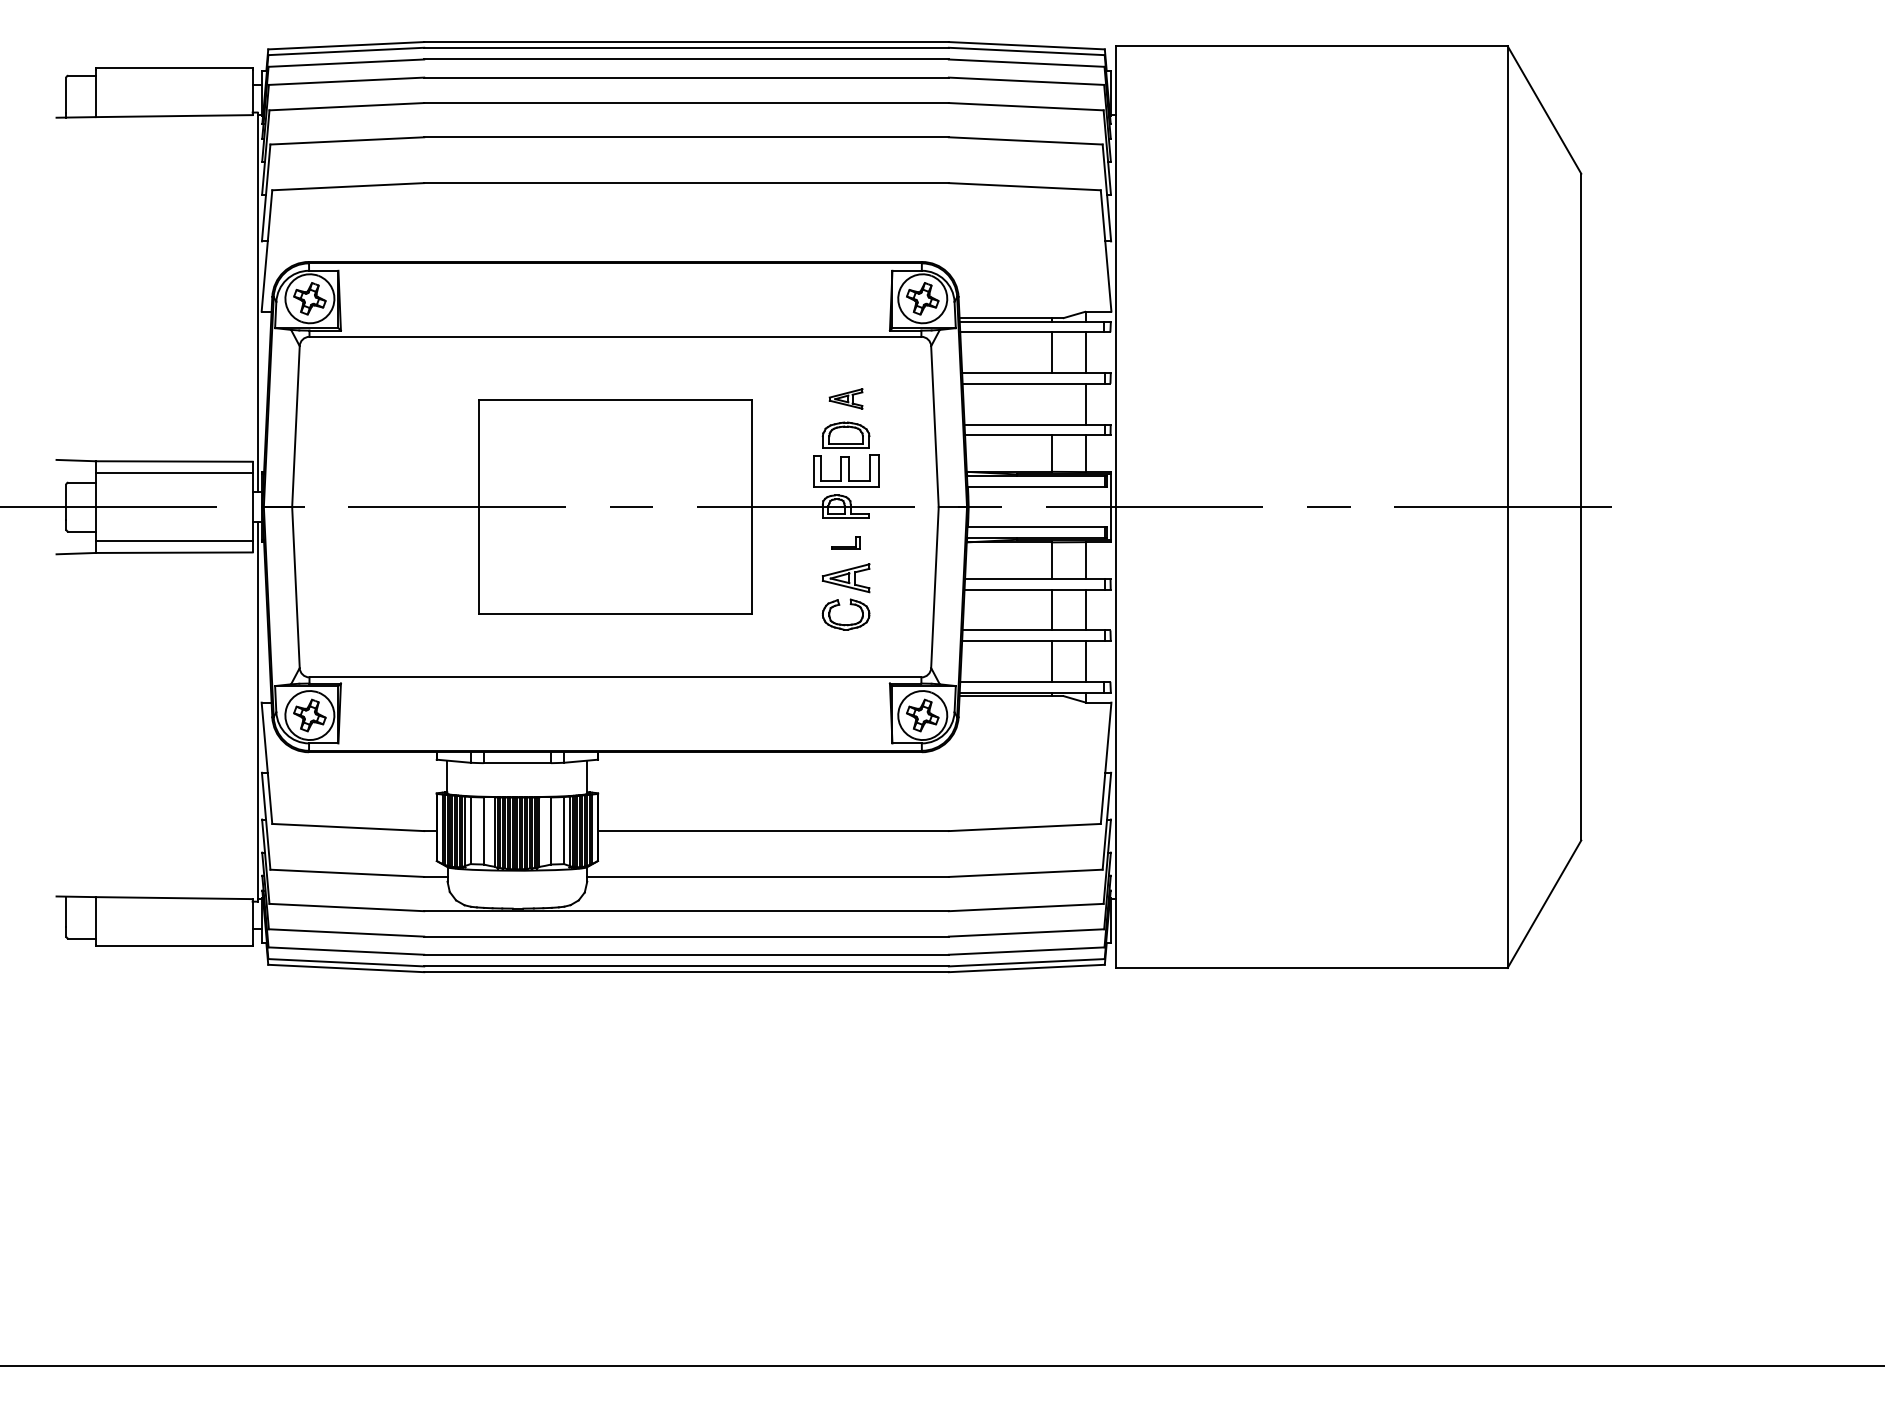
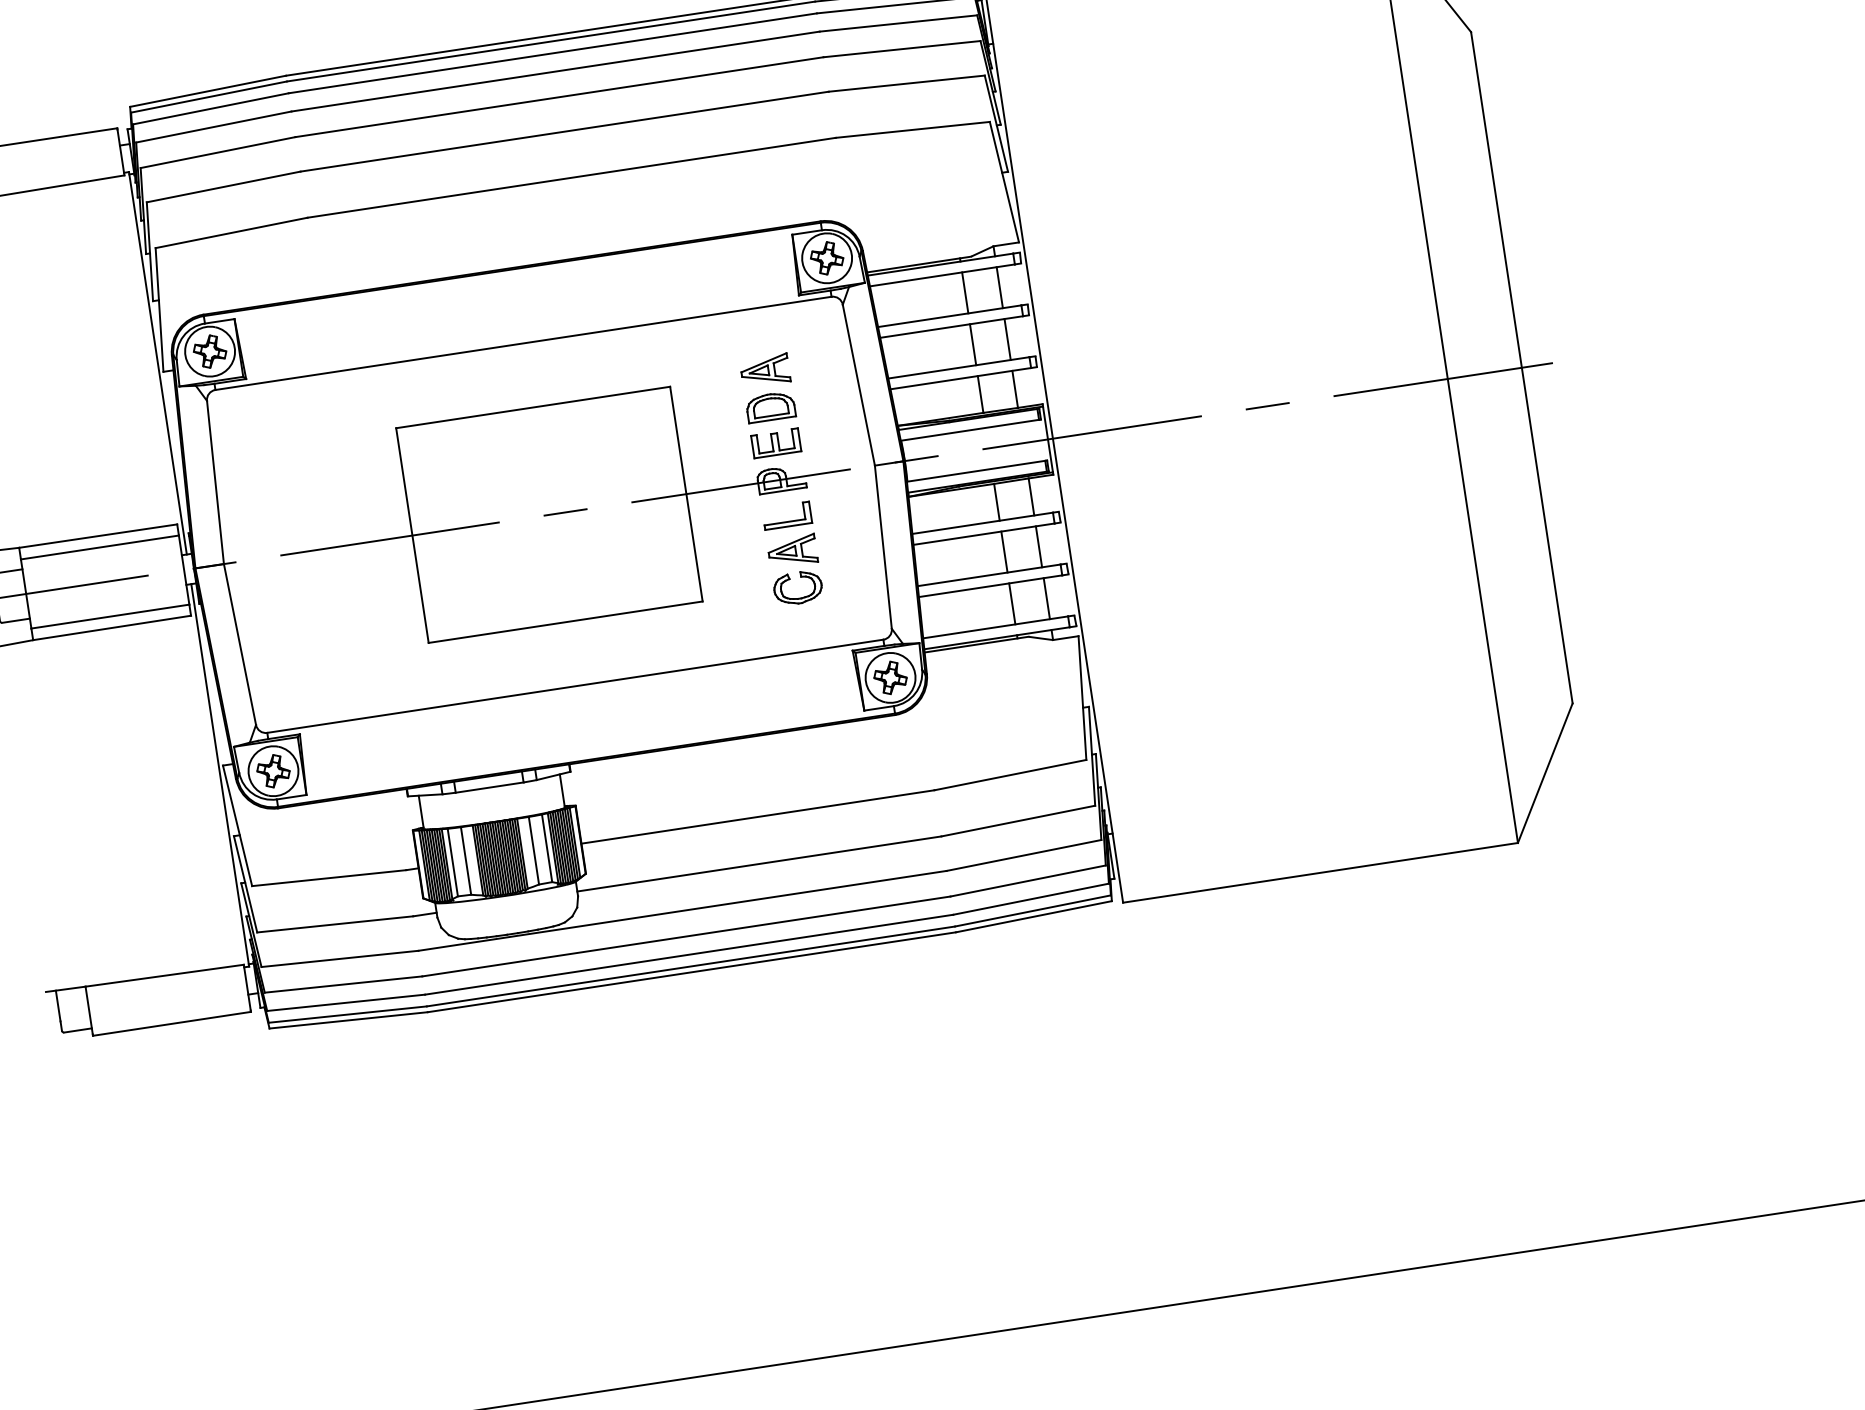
part: (845, 398) -> (764, 370), size x1.43
line: (1051, 403) -> (972, 344), added
part: (845, 470) -> (775, 442), size x0.71
part: (845, 542) -> (786, 515), size x1.67

